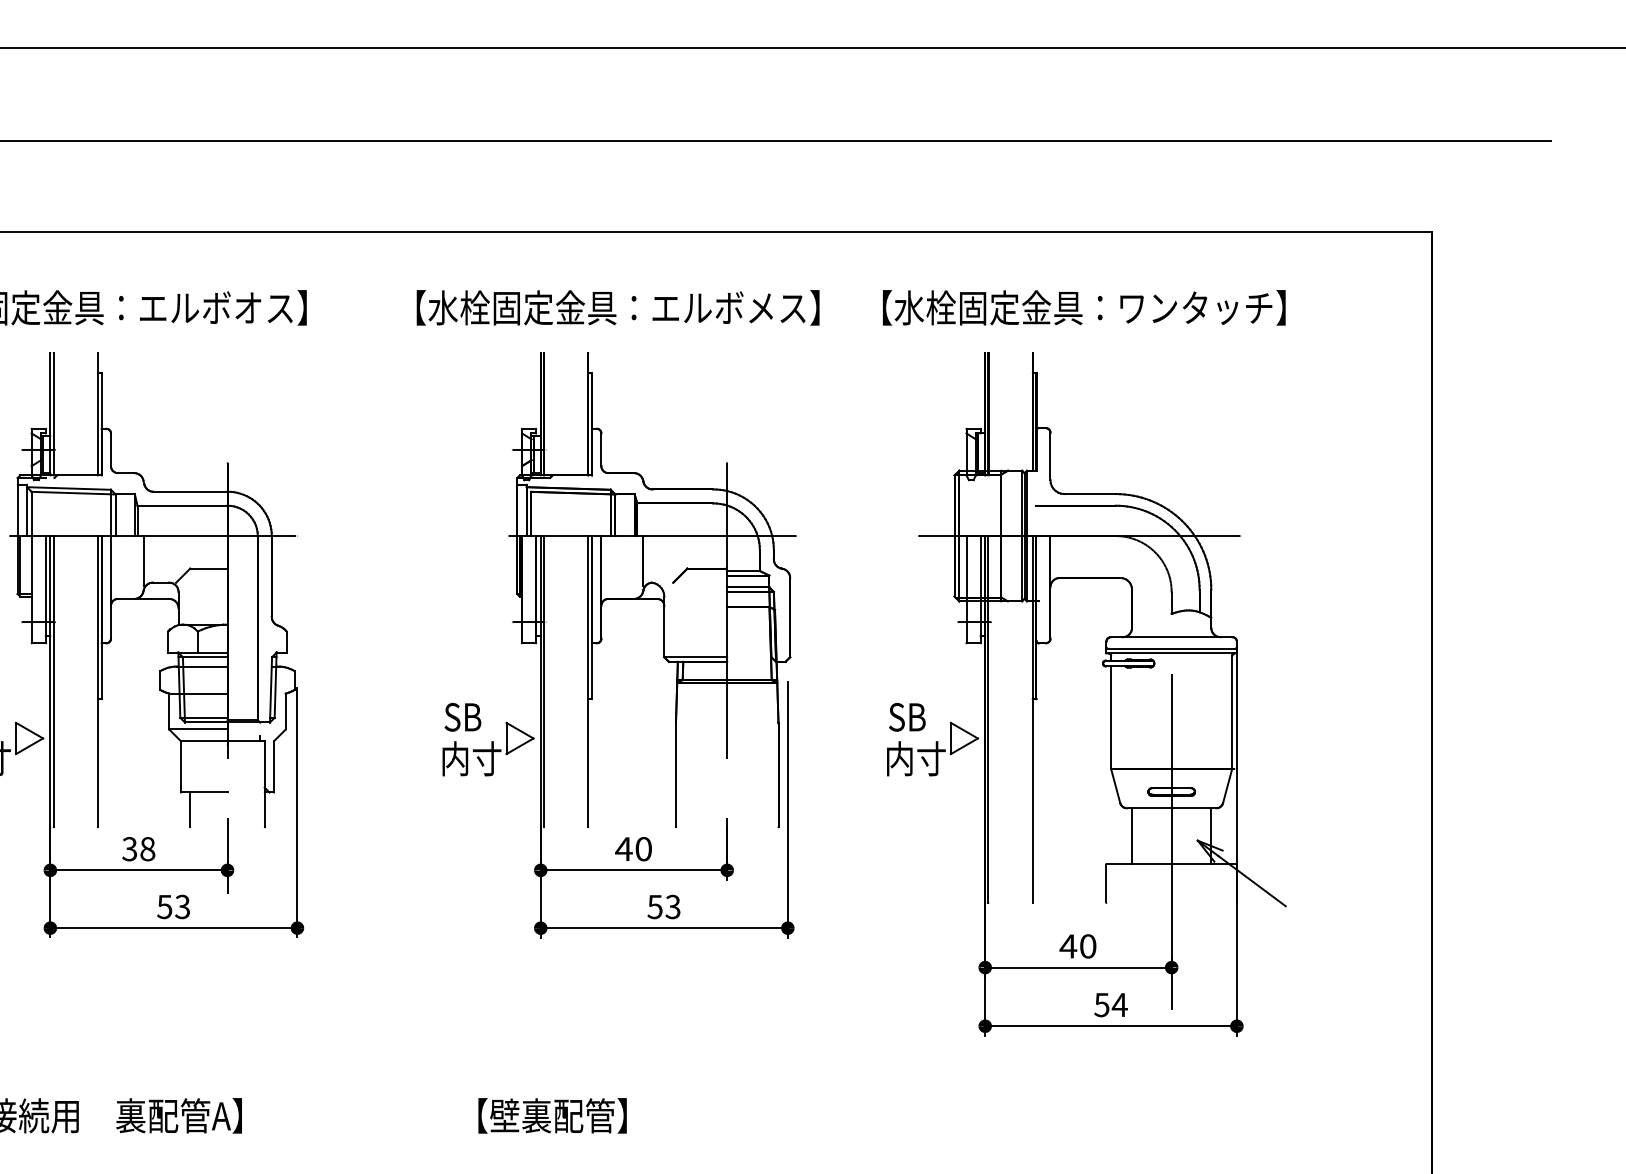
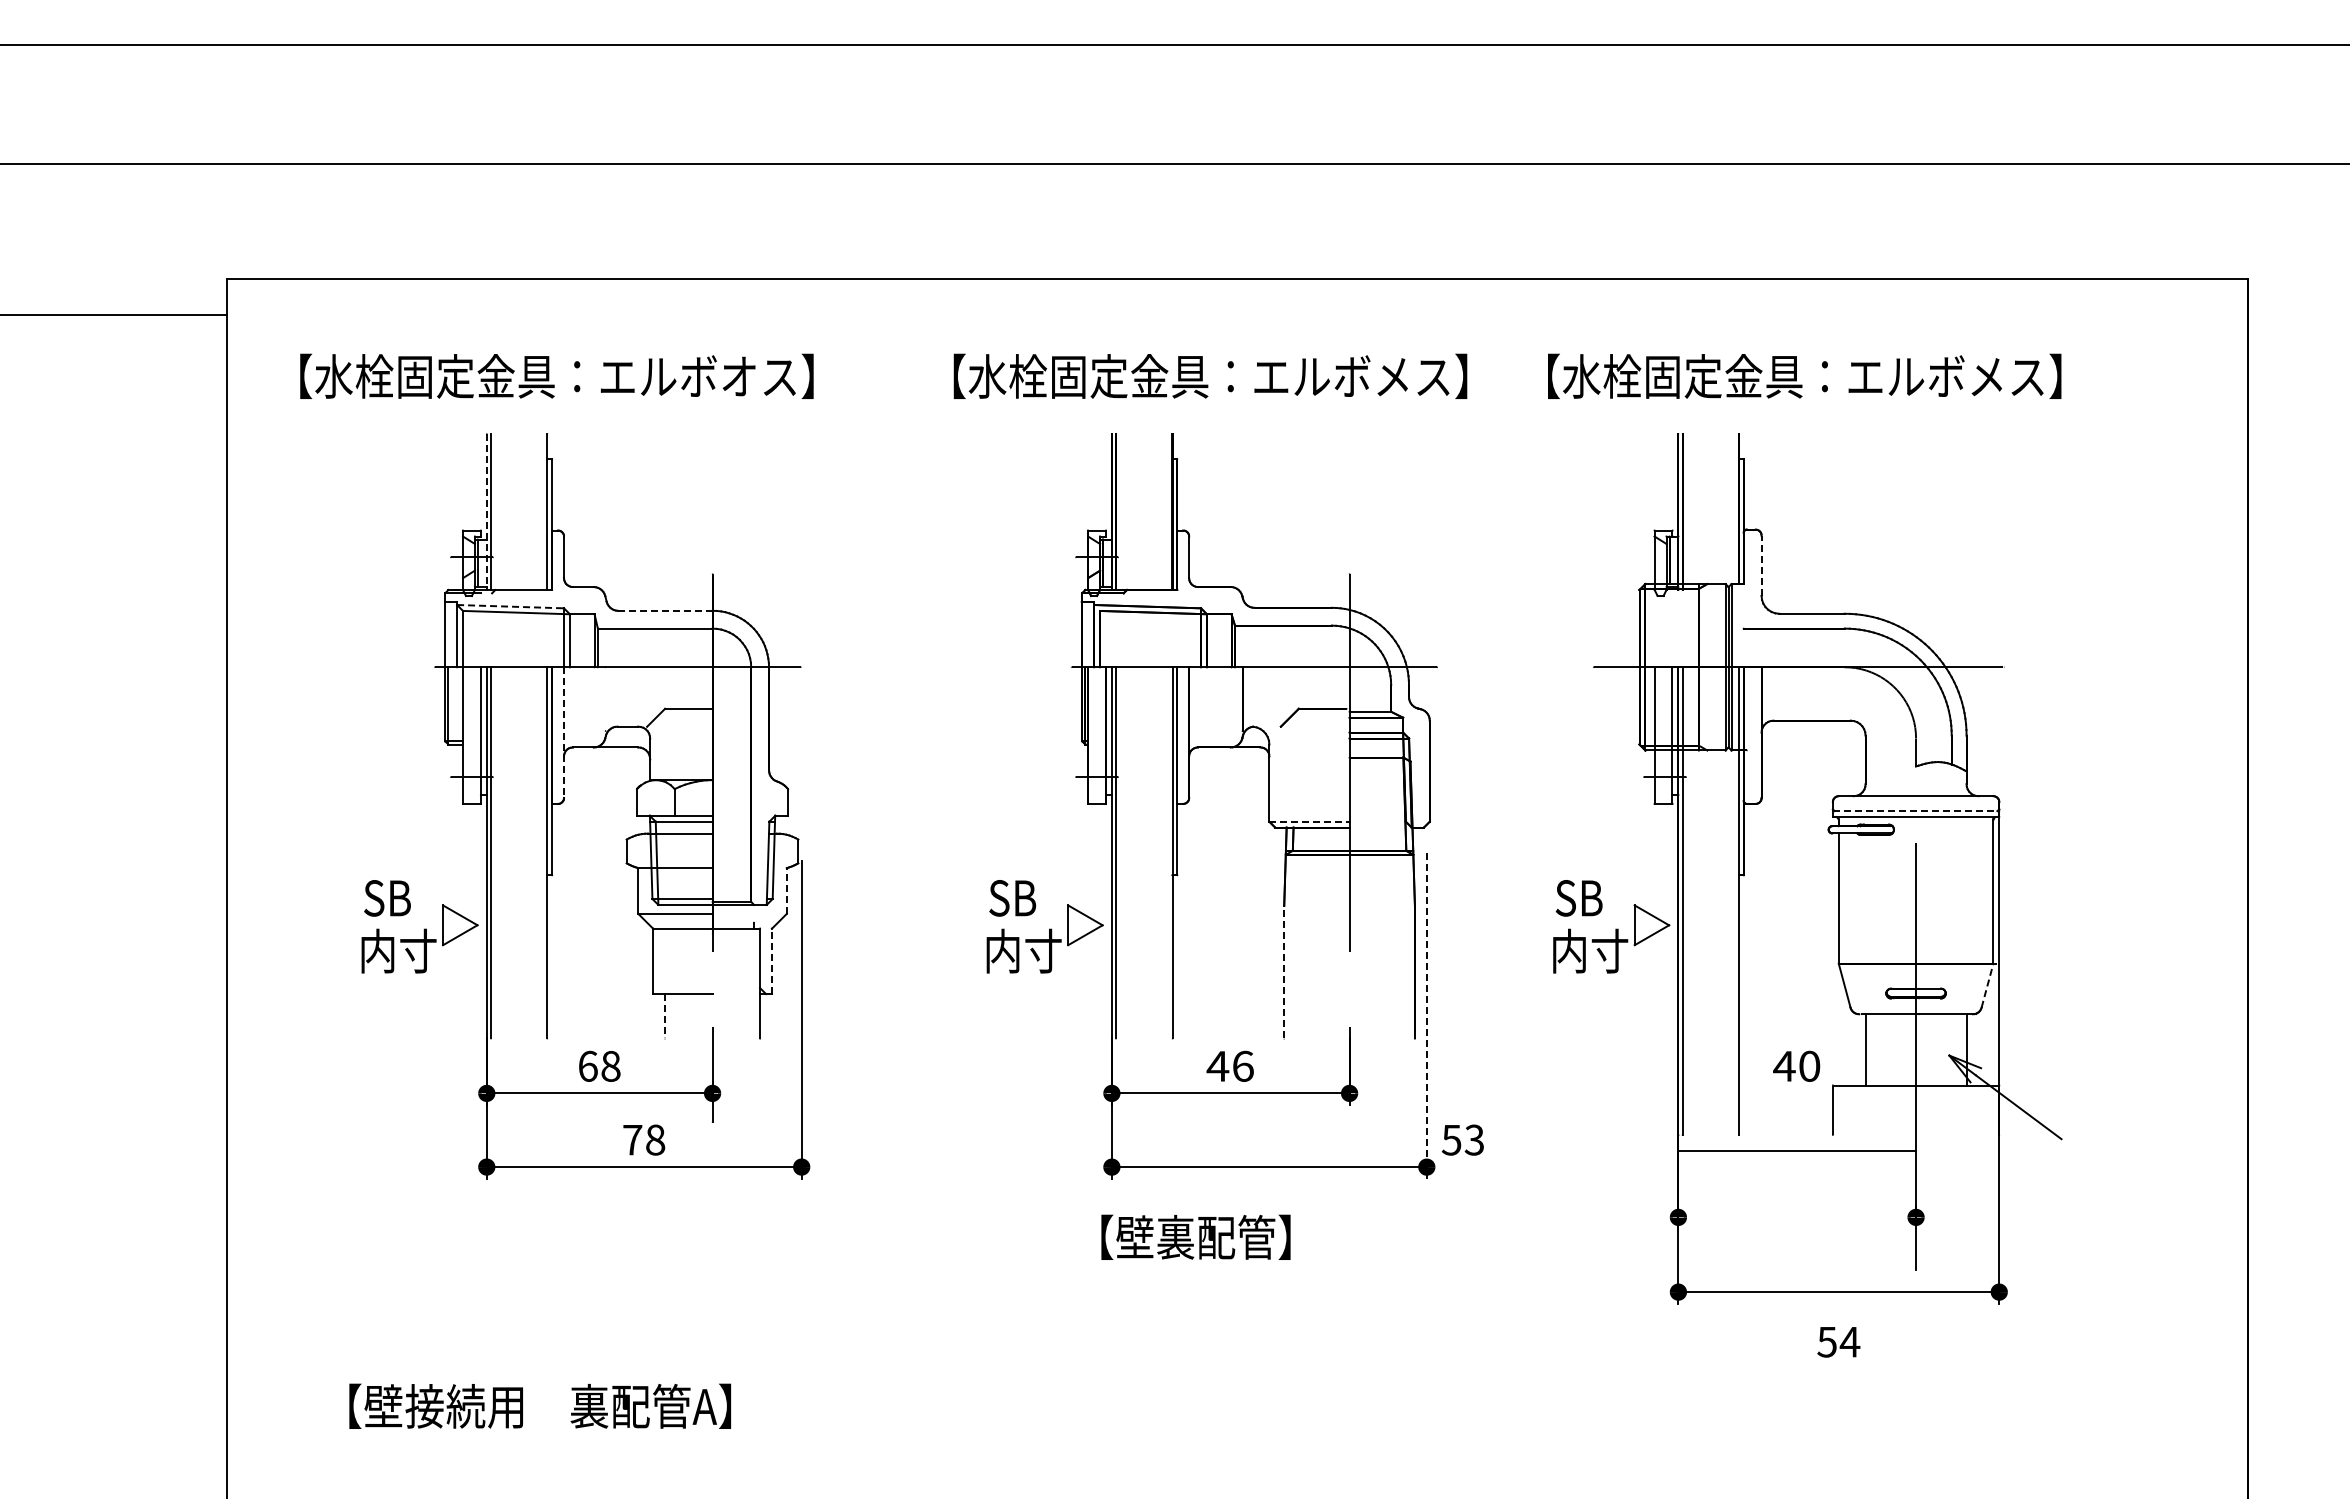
text: (1195, 307) -> (1946, 376), 【水栓固定金具：ワンタッチ】 -> 【水栓固定金具：エルボメス】
line: (50, 414) -> (486, 512), solid -> dashed
line: (1050, 456) -> (1761, 565), solid -> dashed
line: (68, 488) -> (510, 606), solid -> dashed
line: (190, 491) -> (665, 610), solid -> dashed
line: (143, 561) -> (605, 699), removed
line: (111, 588) -> (564, 733), solid -> dashed
line: (1171, 649) -> (1916, 811), solid -> dashed
line: (695, 657) -> (1309, 821), solid -> dashed
line: (285, 711) -> (786, 890), solid -> dashed
line: (273, 766) -> (771, 961), solid -> dashed
line: (676, 774) -> (1284, 971), solid -> dashed
line: (1227, 785) -> (1987, 985), solid -> dashed
line: (190, 810) -> (665, 1016), solid -> dashed
line: (787, 810) -> (1426, 1016), solid -> dashed
text: (129, 848) -> (587, 1065), 38 -> 68
text: (644, 848) -> (1243, 1065), 40 -> 46
text: (173, 906) -> (643, 1139), 53 -> 78
text: (663, 906) -> (1462, 1139), moved
text: (1077, 945) -> (1796, 1065), moved
line: (1078, 967) -> (1797, 1151), moved
text: (1110, 1005) -> (1838, 1342), moved
text: (552, 1115) -> (1195, 1236), moved

